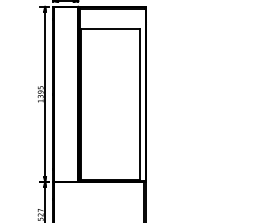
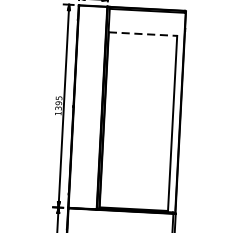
line: (110, 28) -> (143, 33), solid -> dashed

